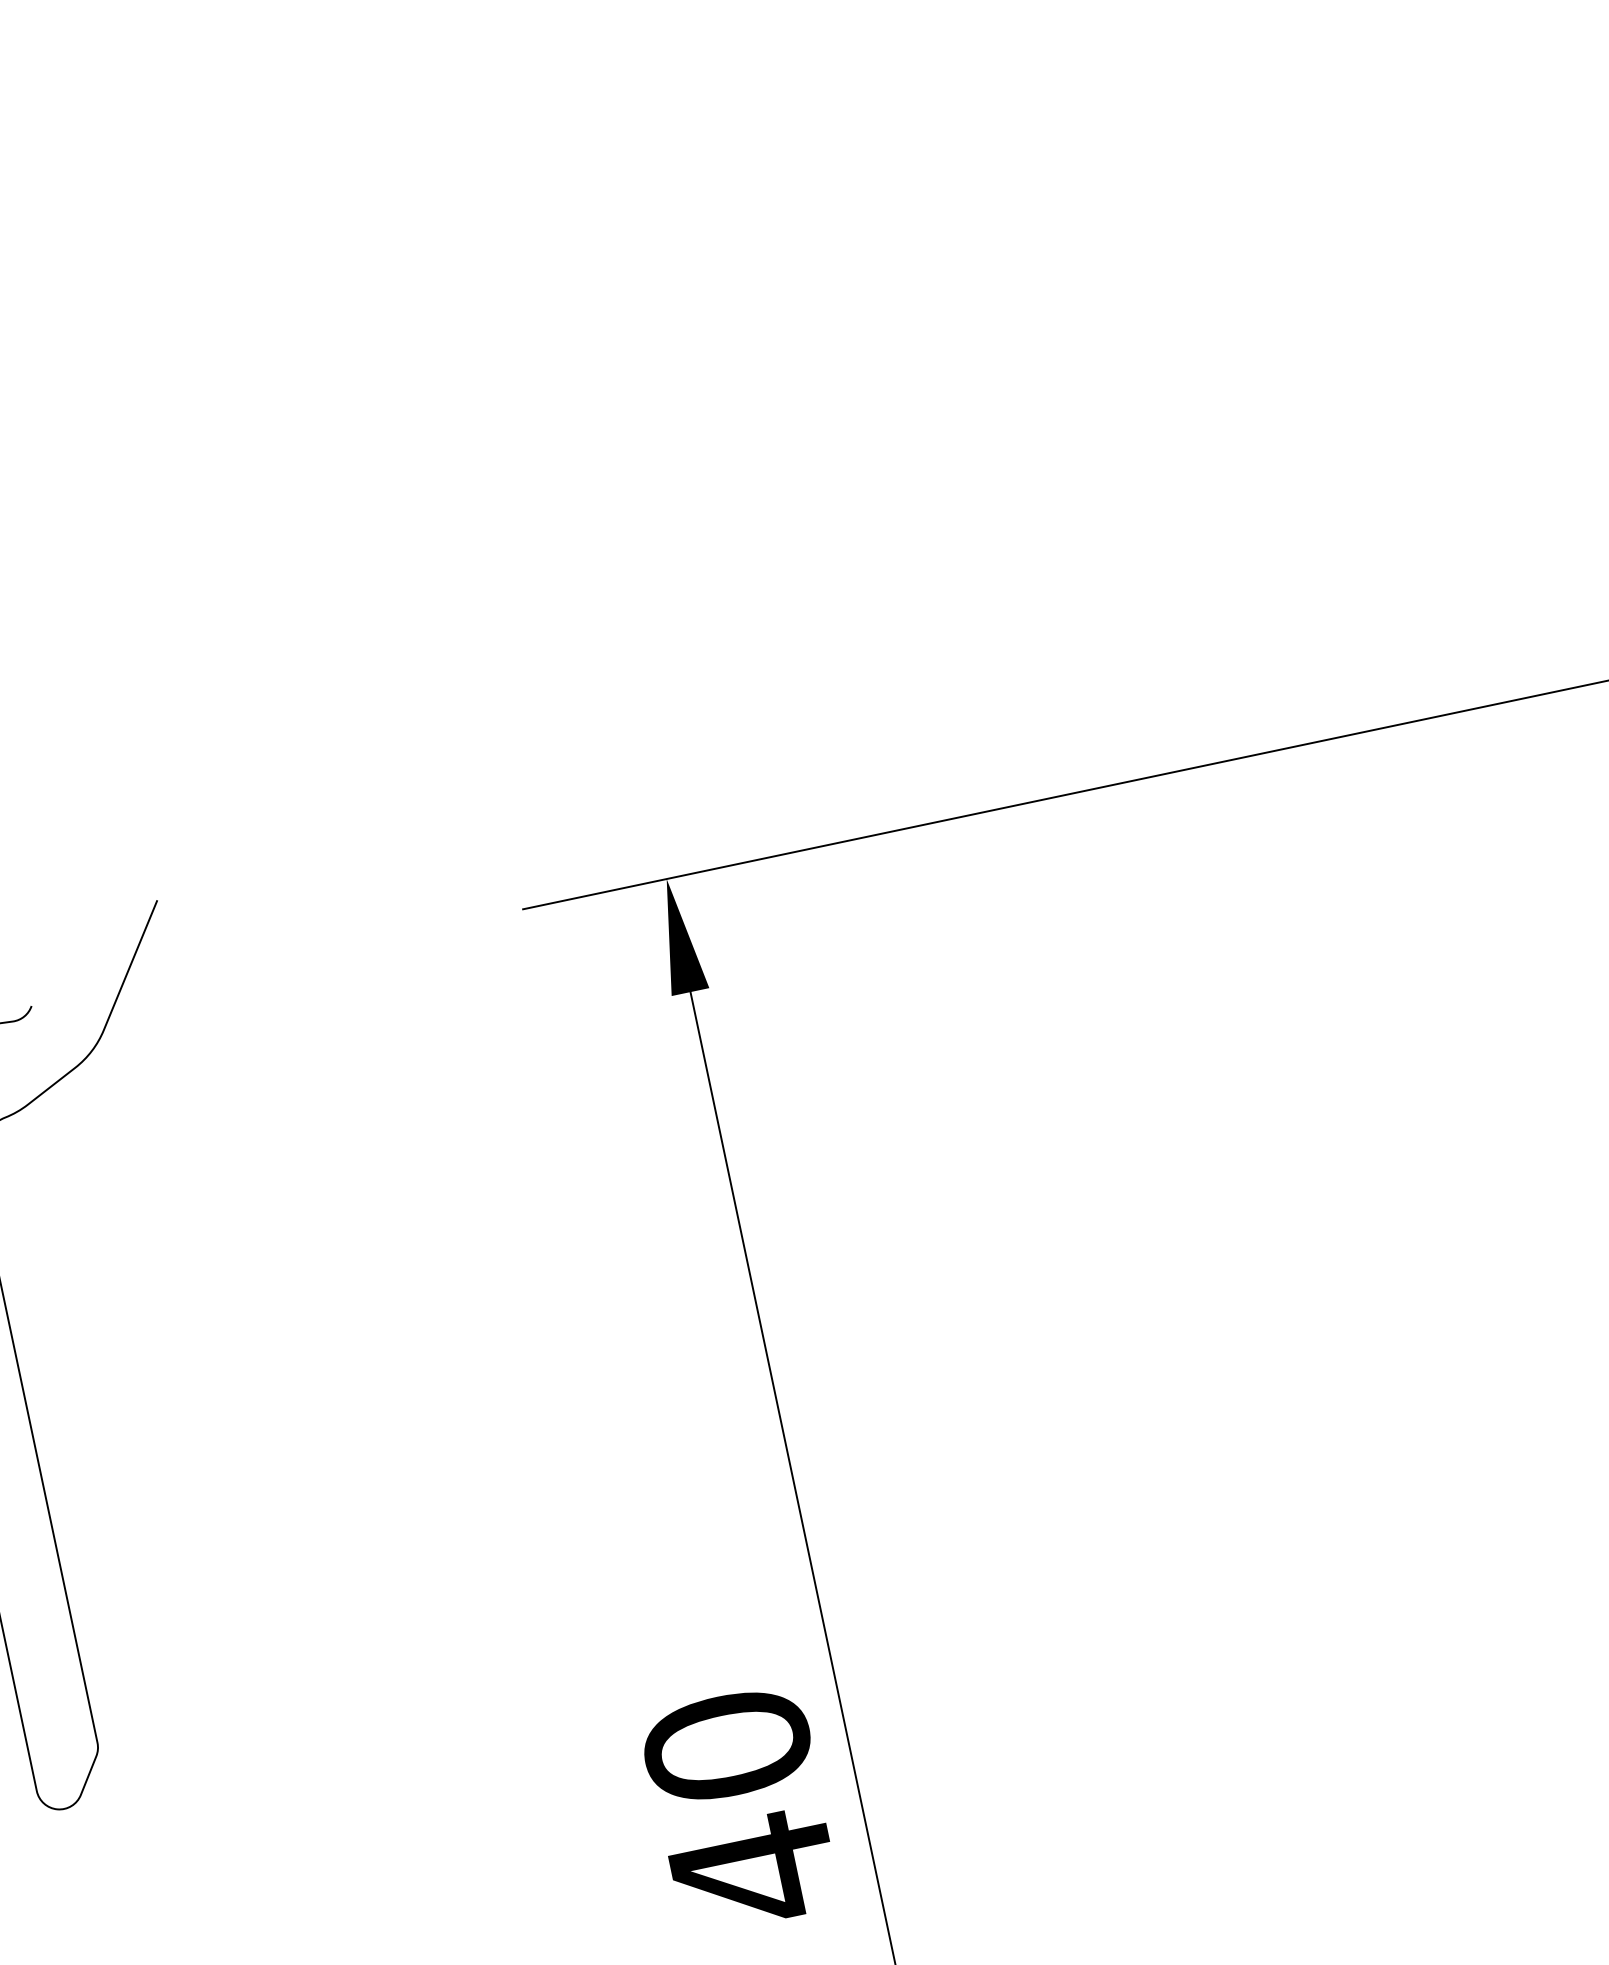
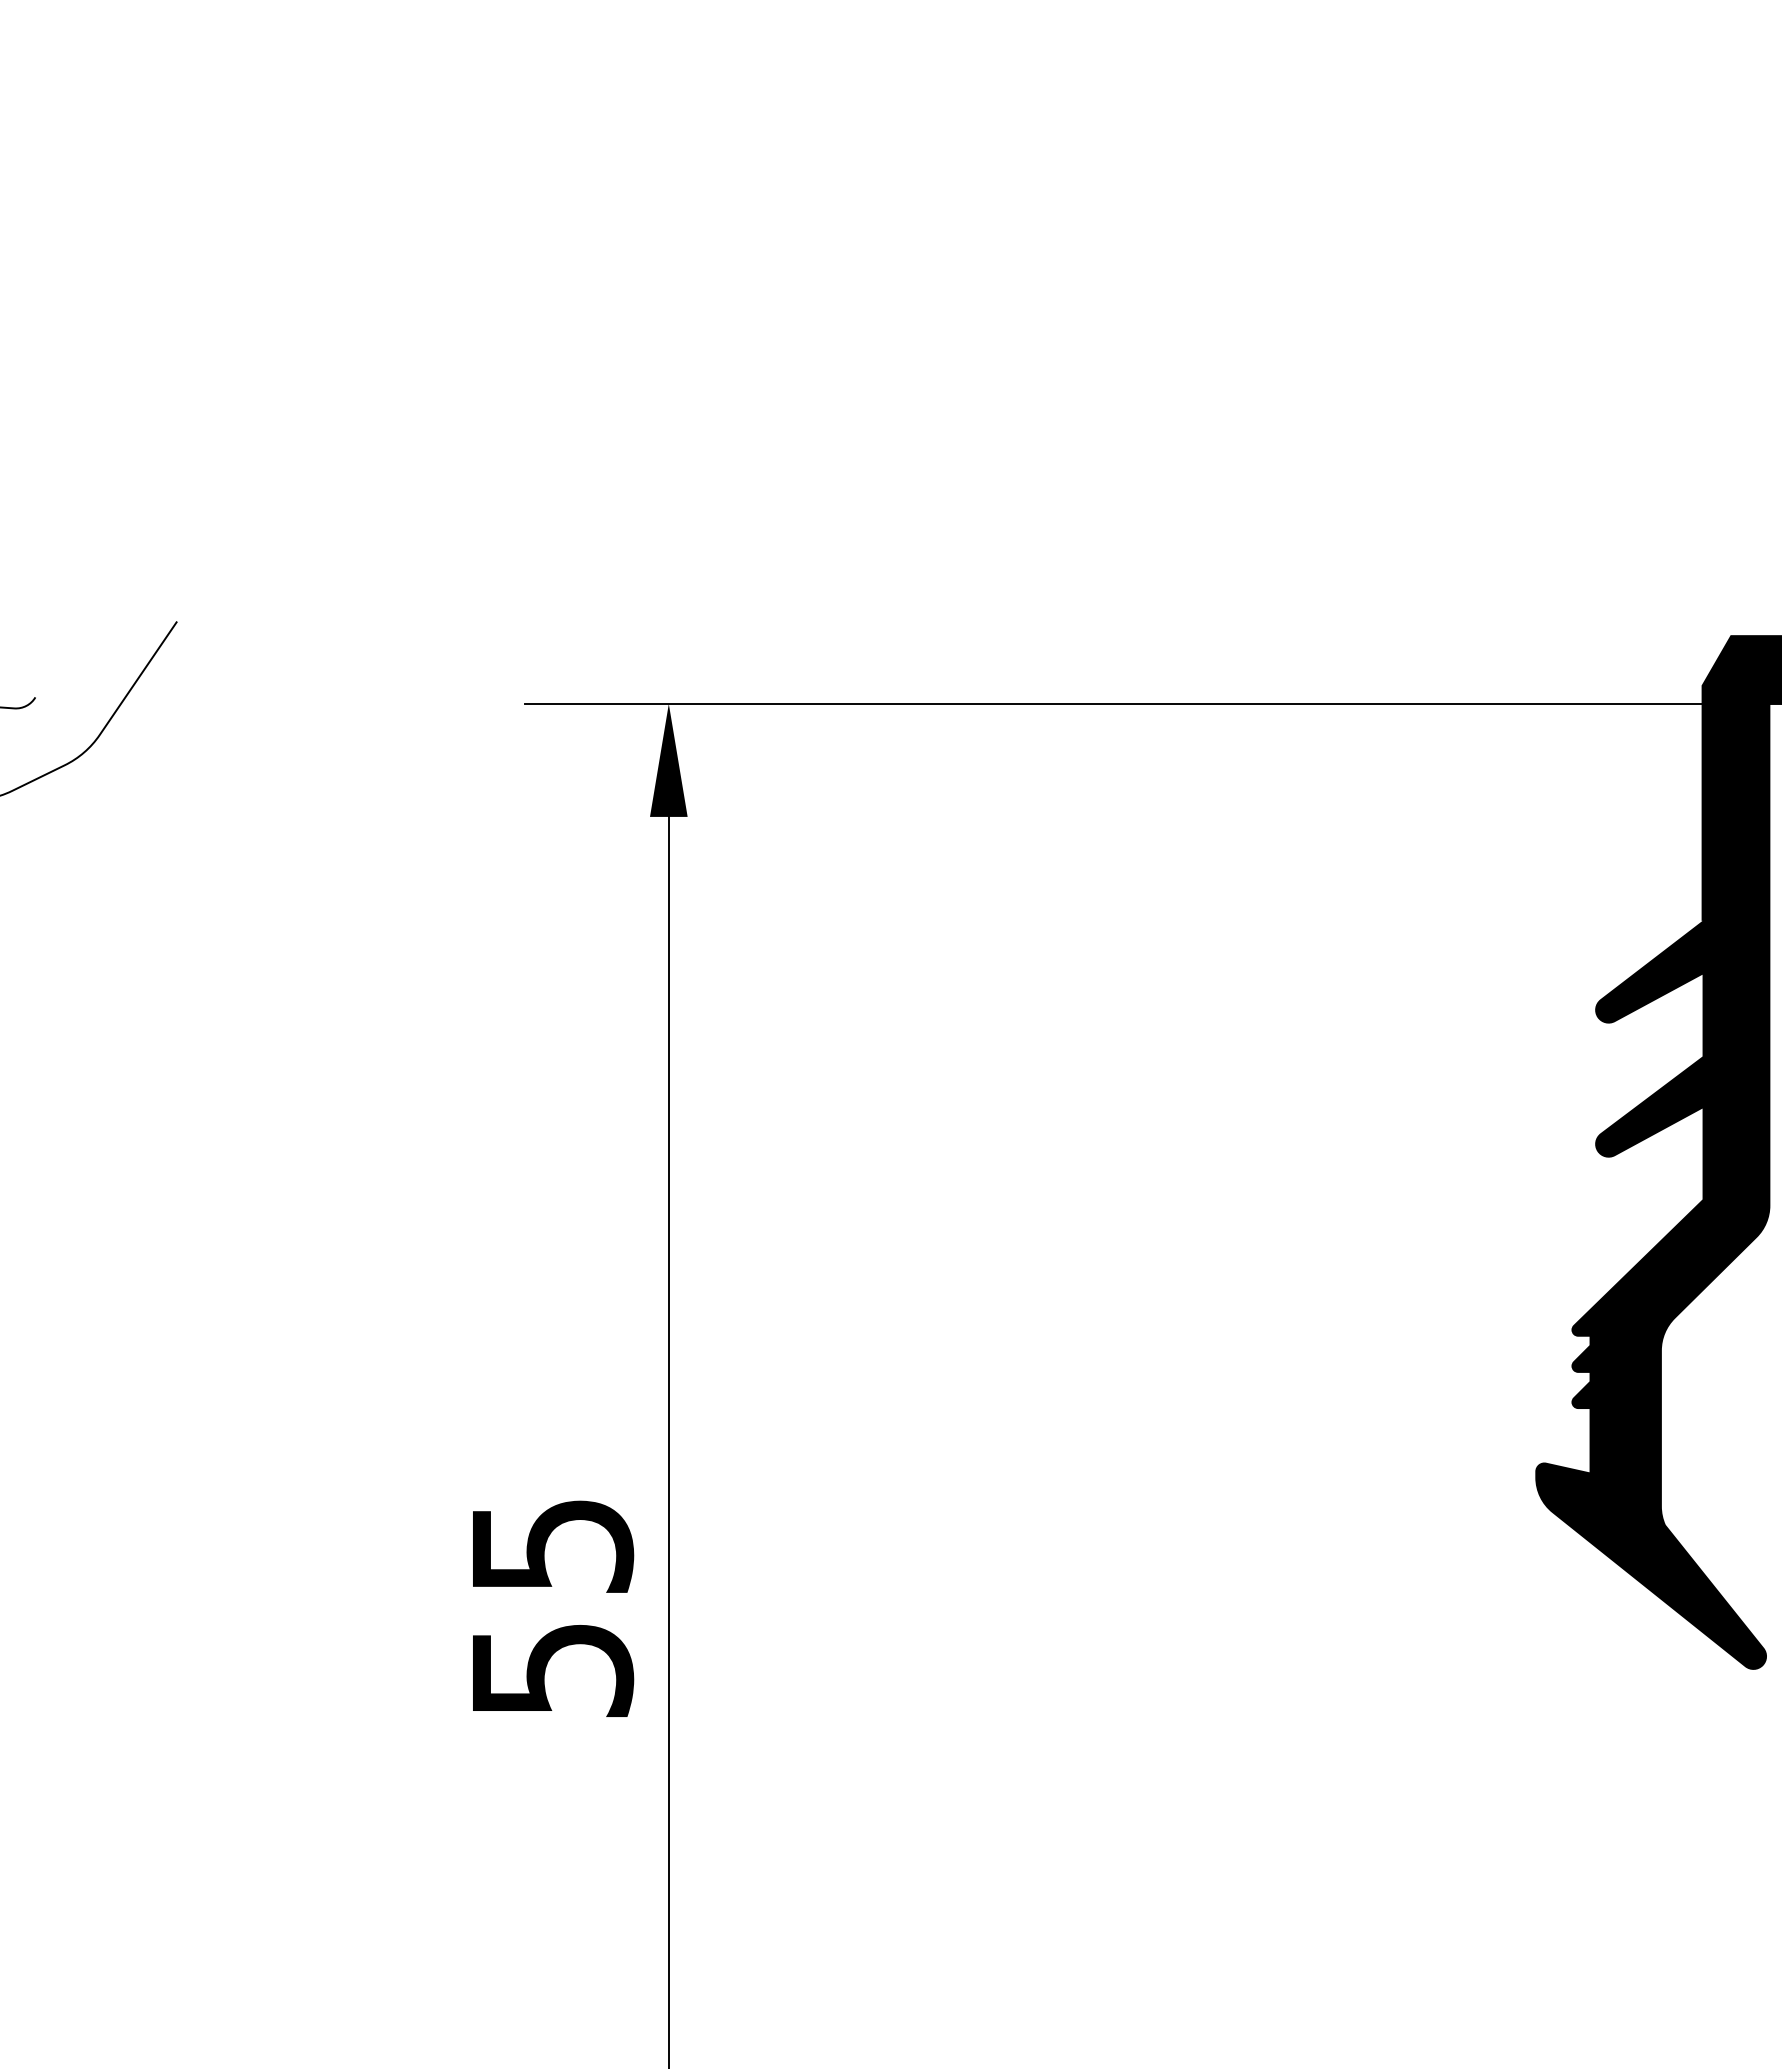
text: (741, 1809) -> (552, 1609), 40 -> 55

